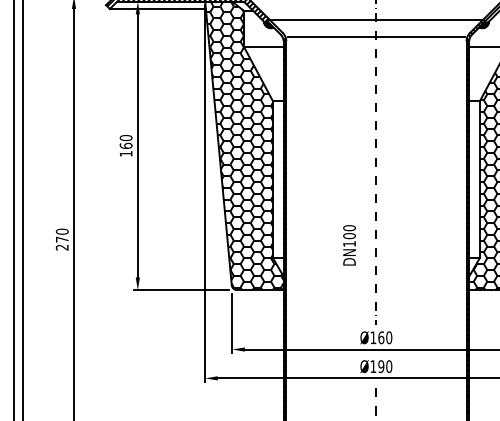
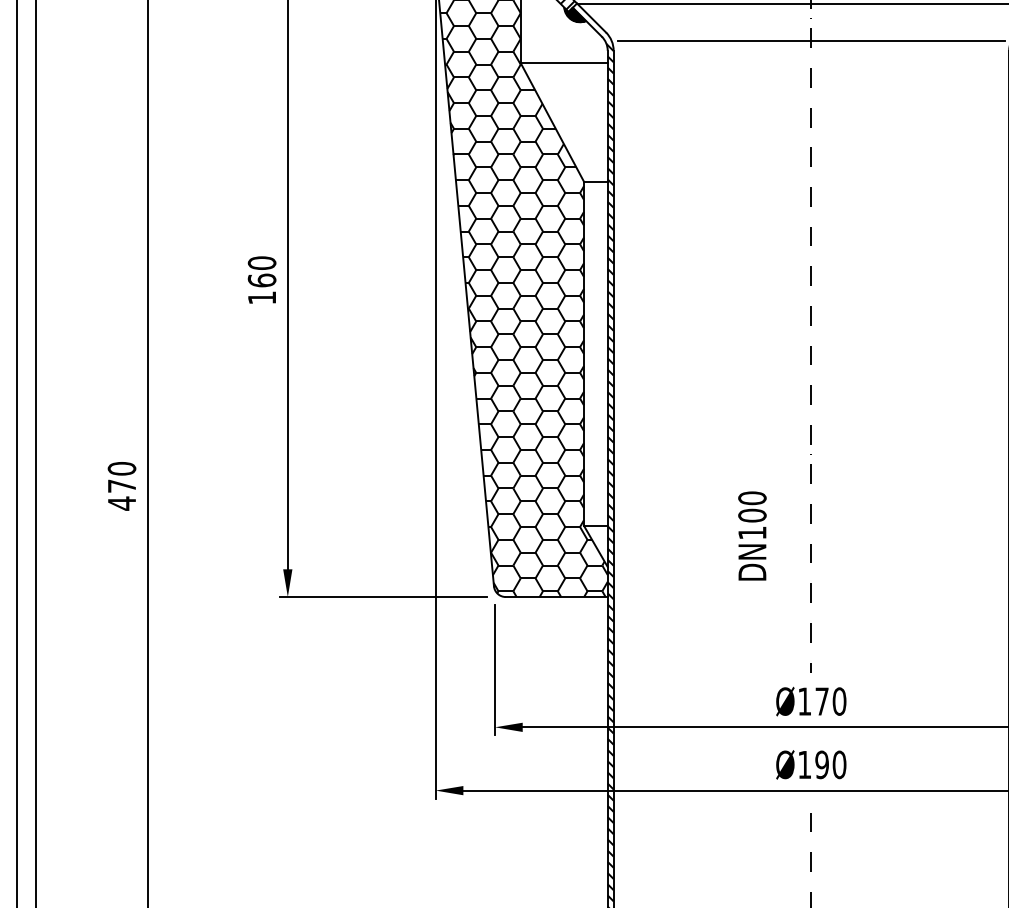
text: (349, 245) -> (752, 536), moved
text: (61, 247) -> (120, 503), 270 -> 470
text: (381, 337) -> (822, 700), Ø160 -> Ø170

